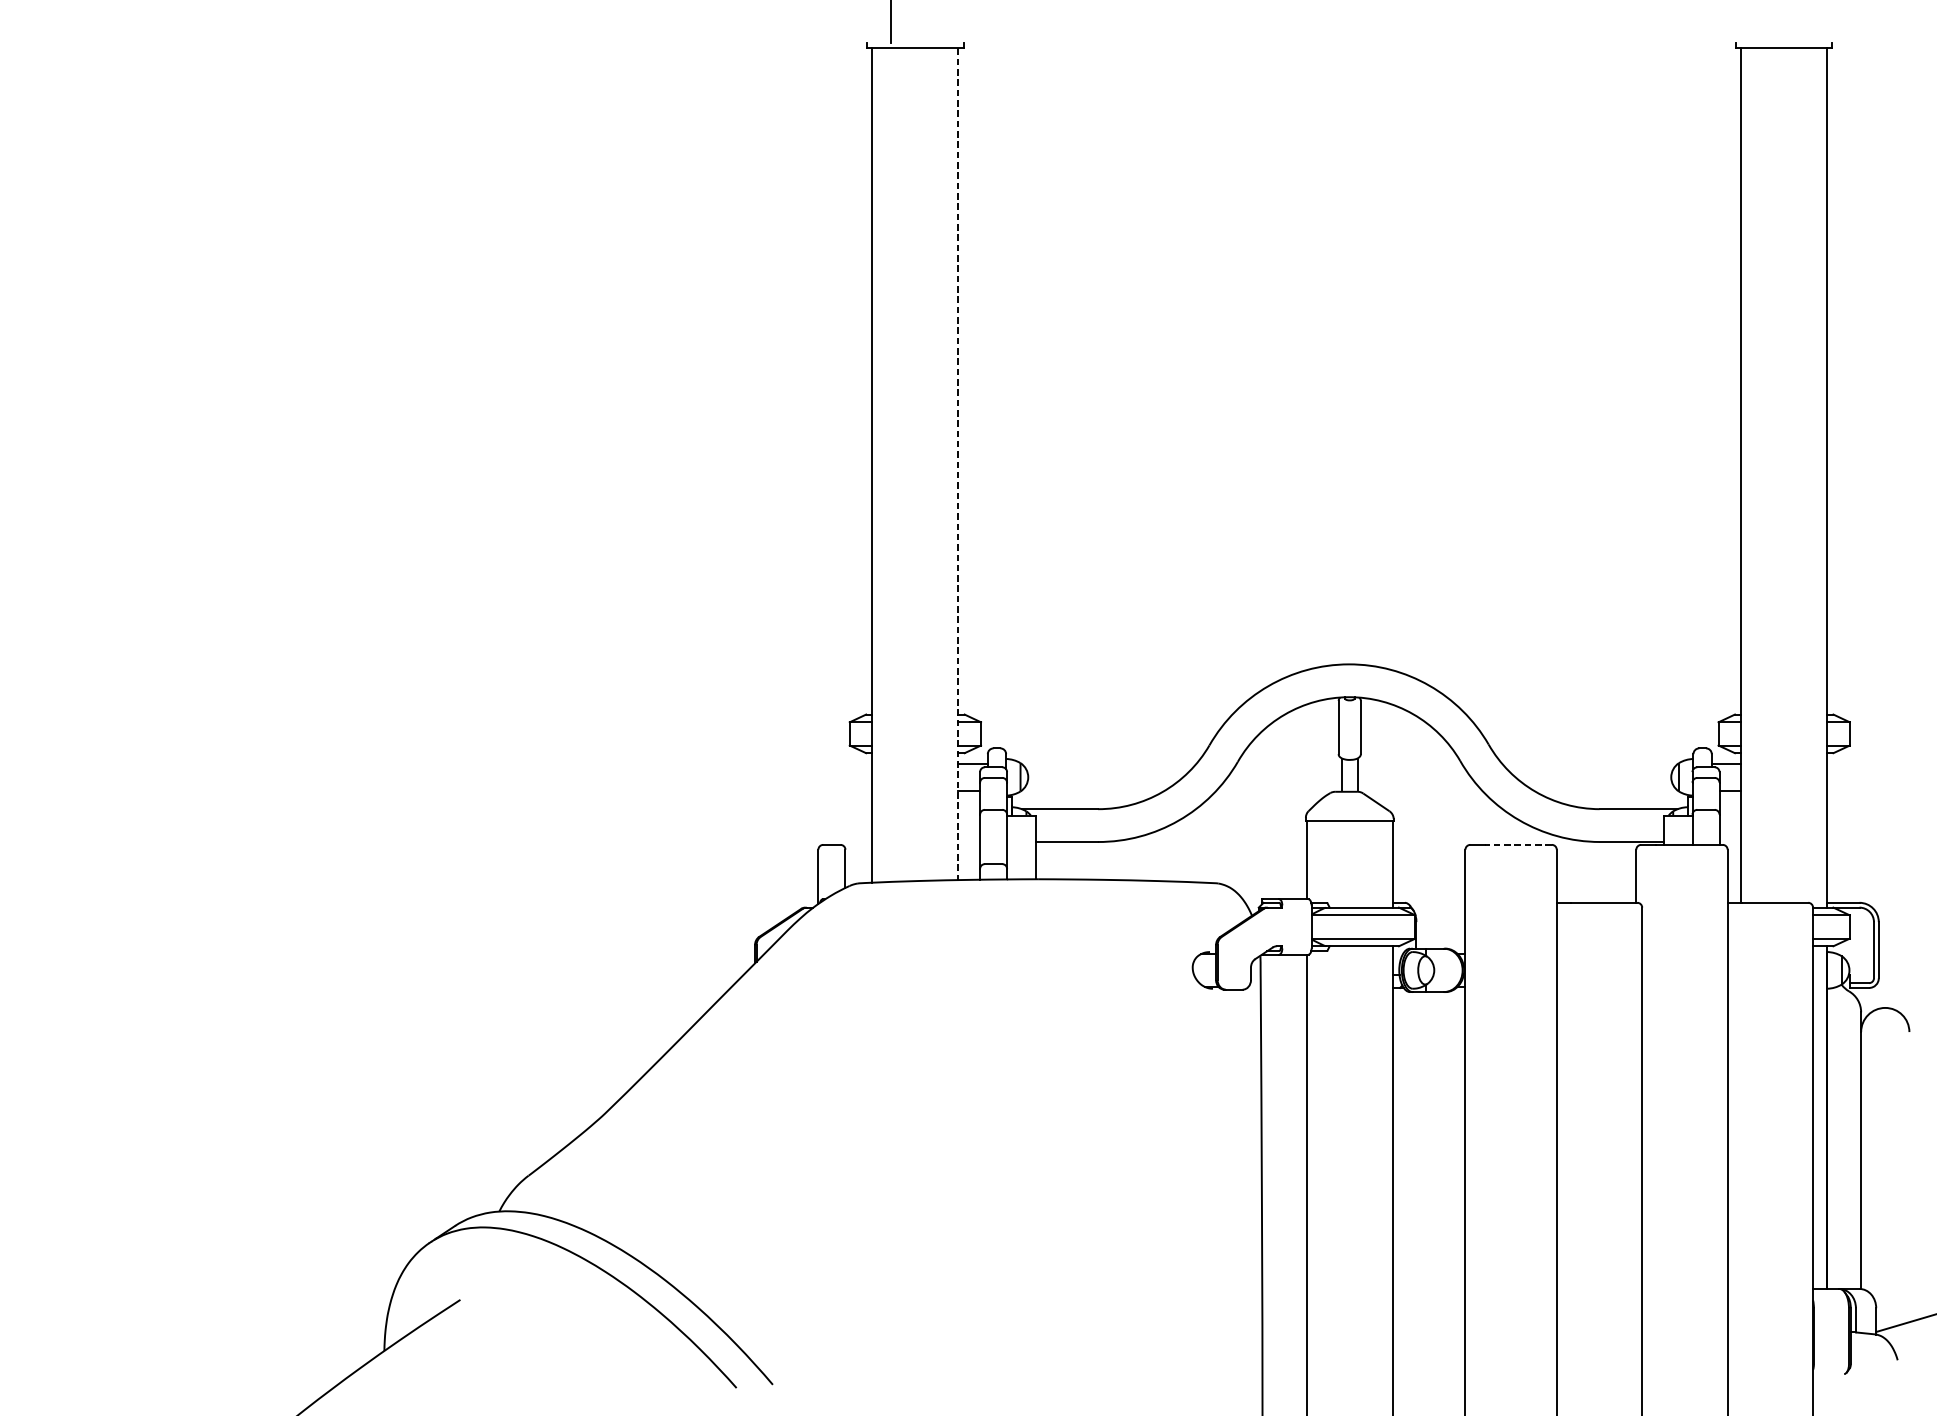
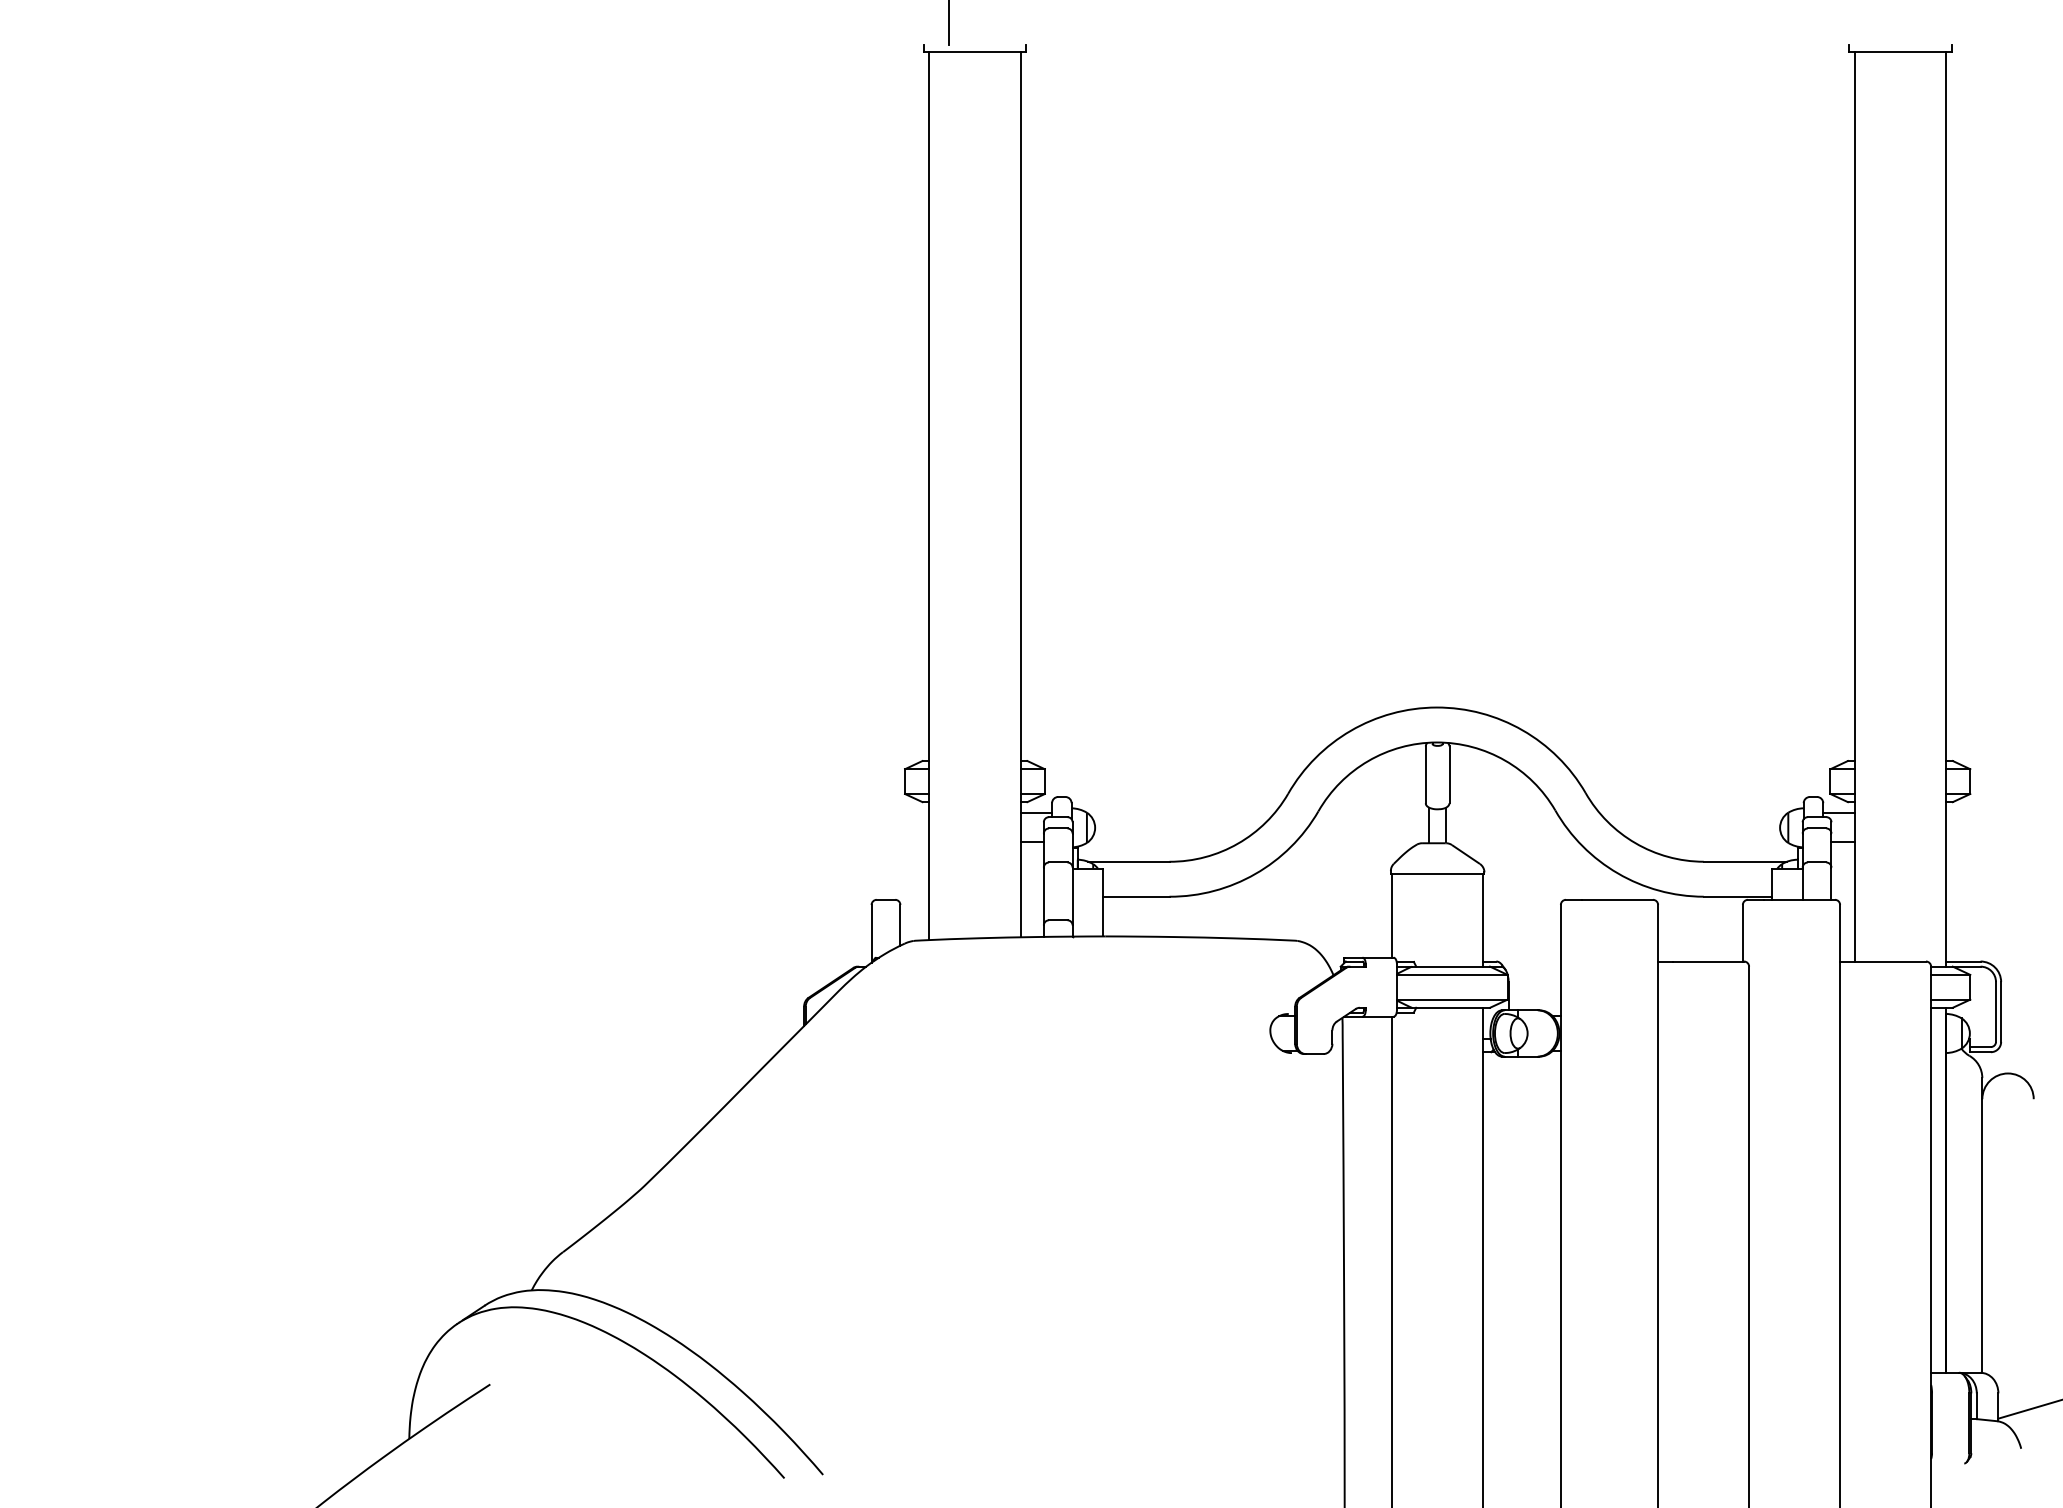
line: (958, 464) -> (1020, 494), dashed -> solid
line: (1518, 844) -> (1617, 899), dashed -> solid

